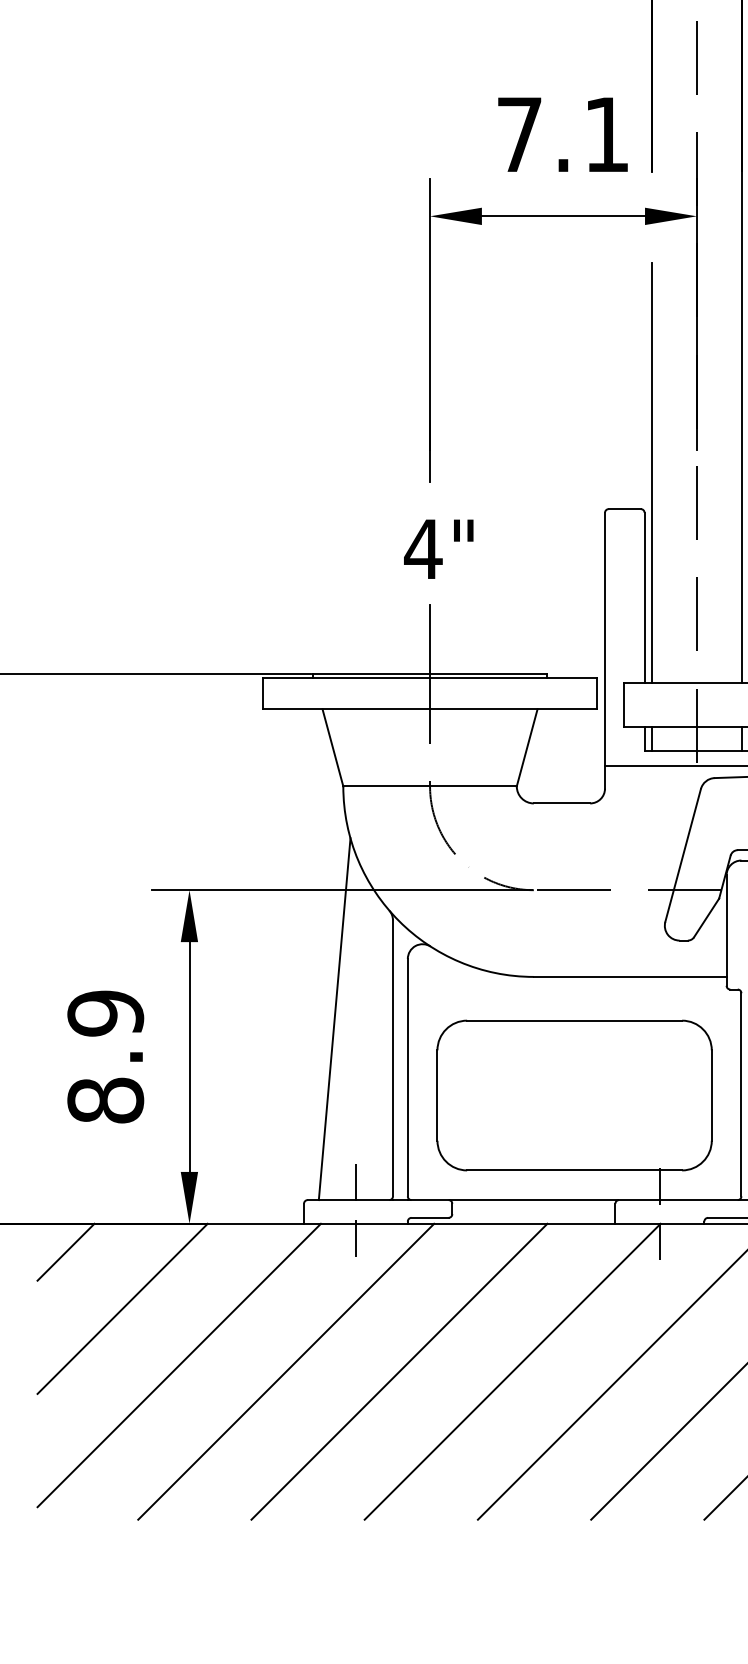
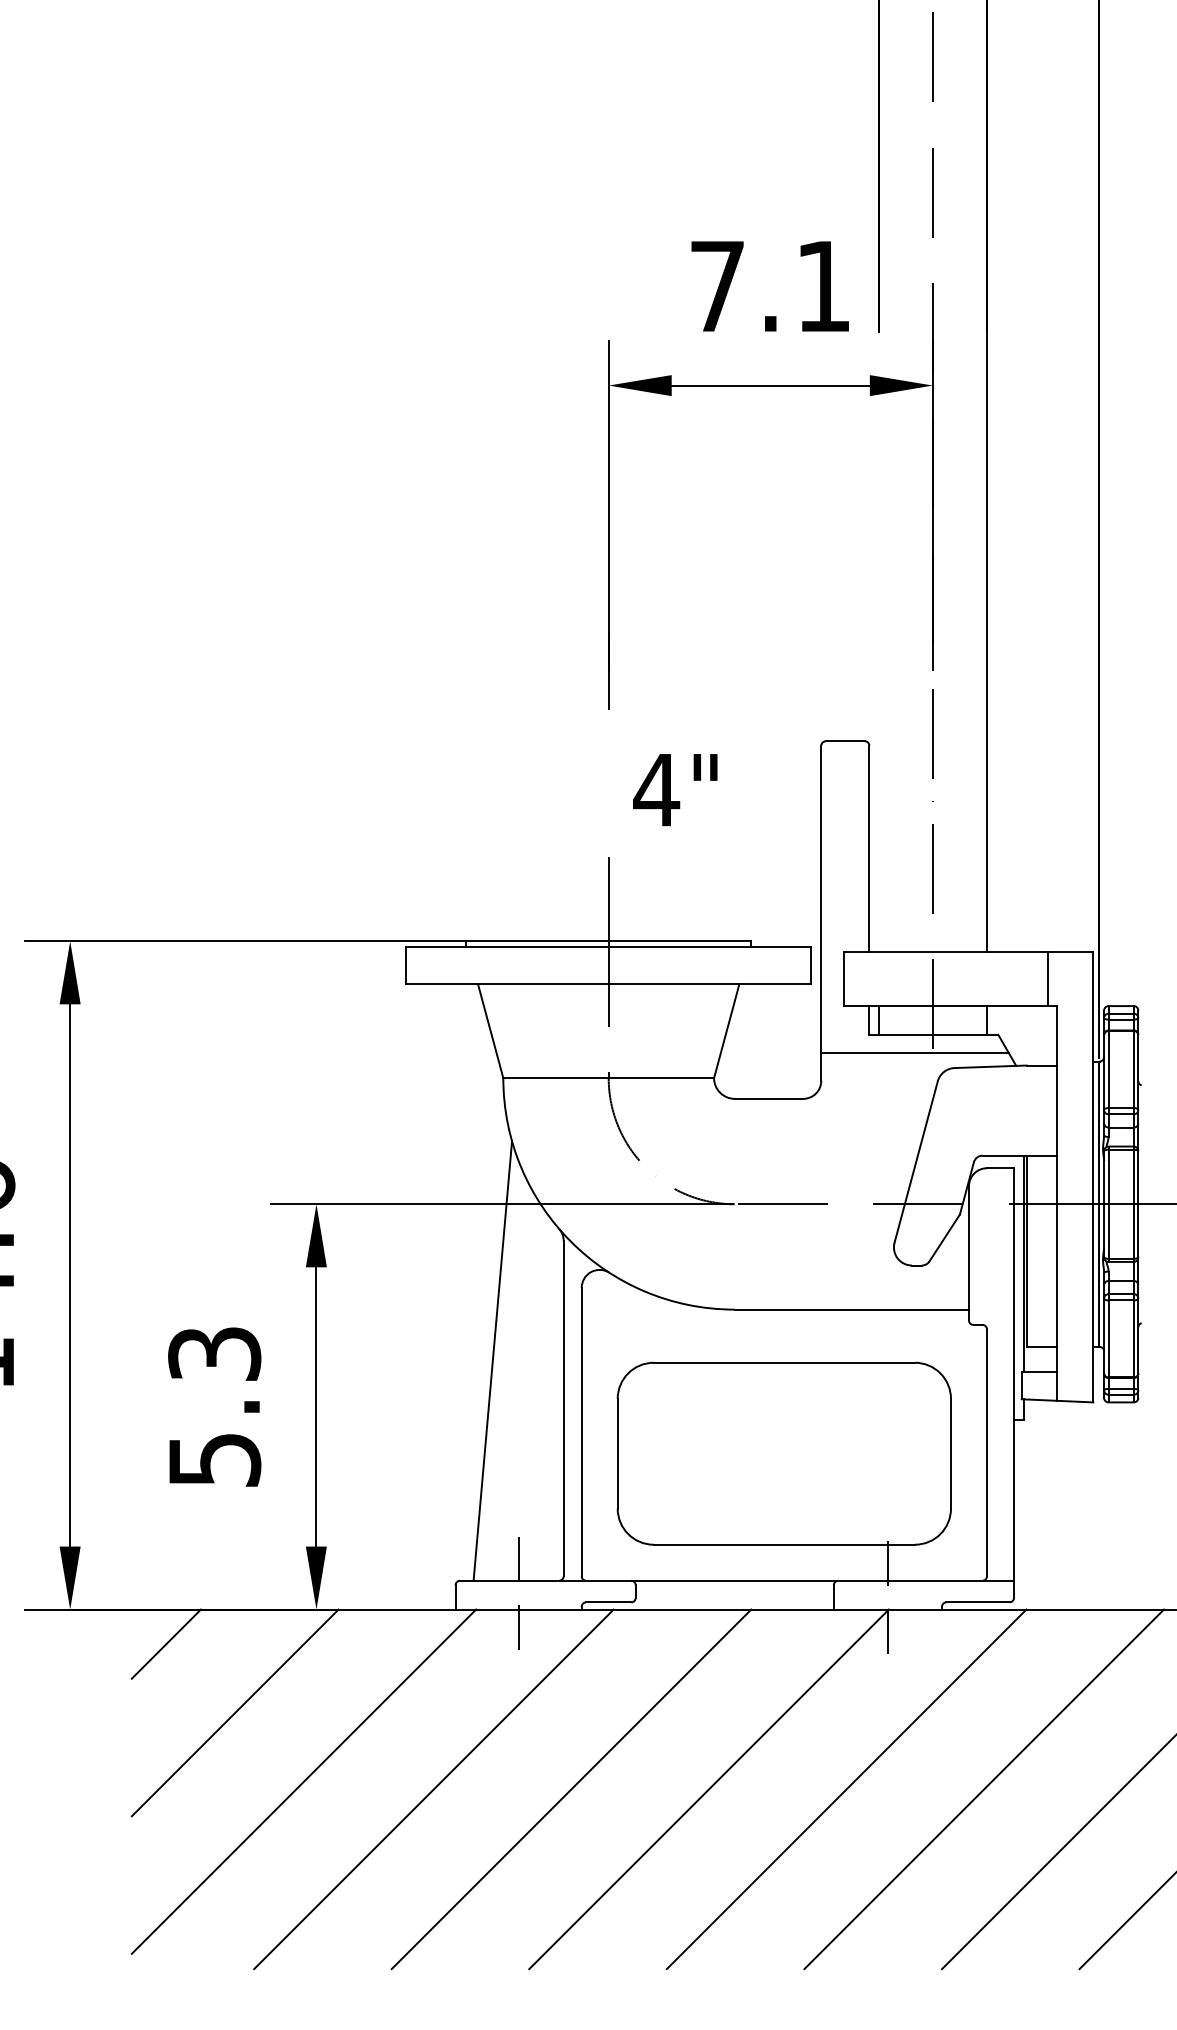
line: (652, 473) -> (878, 697), removed
text: (438, 549) -> (675, 790), moved
text: (105, 1056) -> (214, 1406), 8.9 -> 5.3

